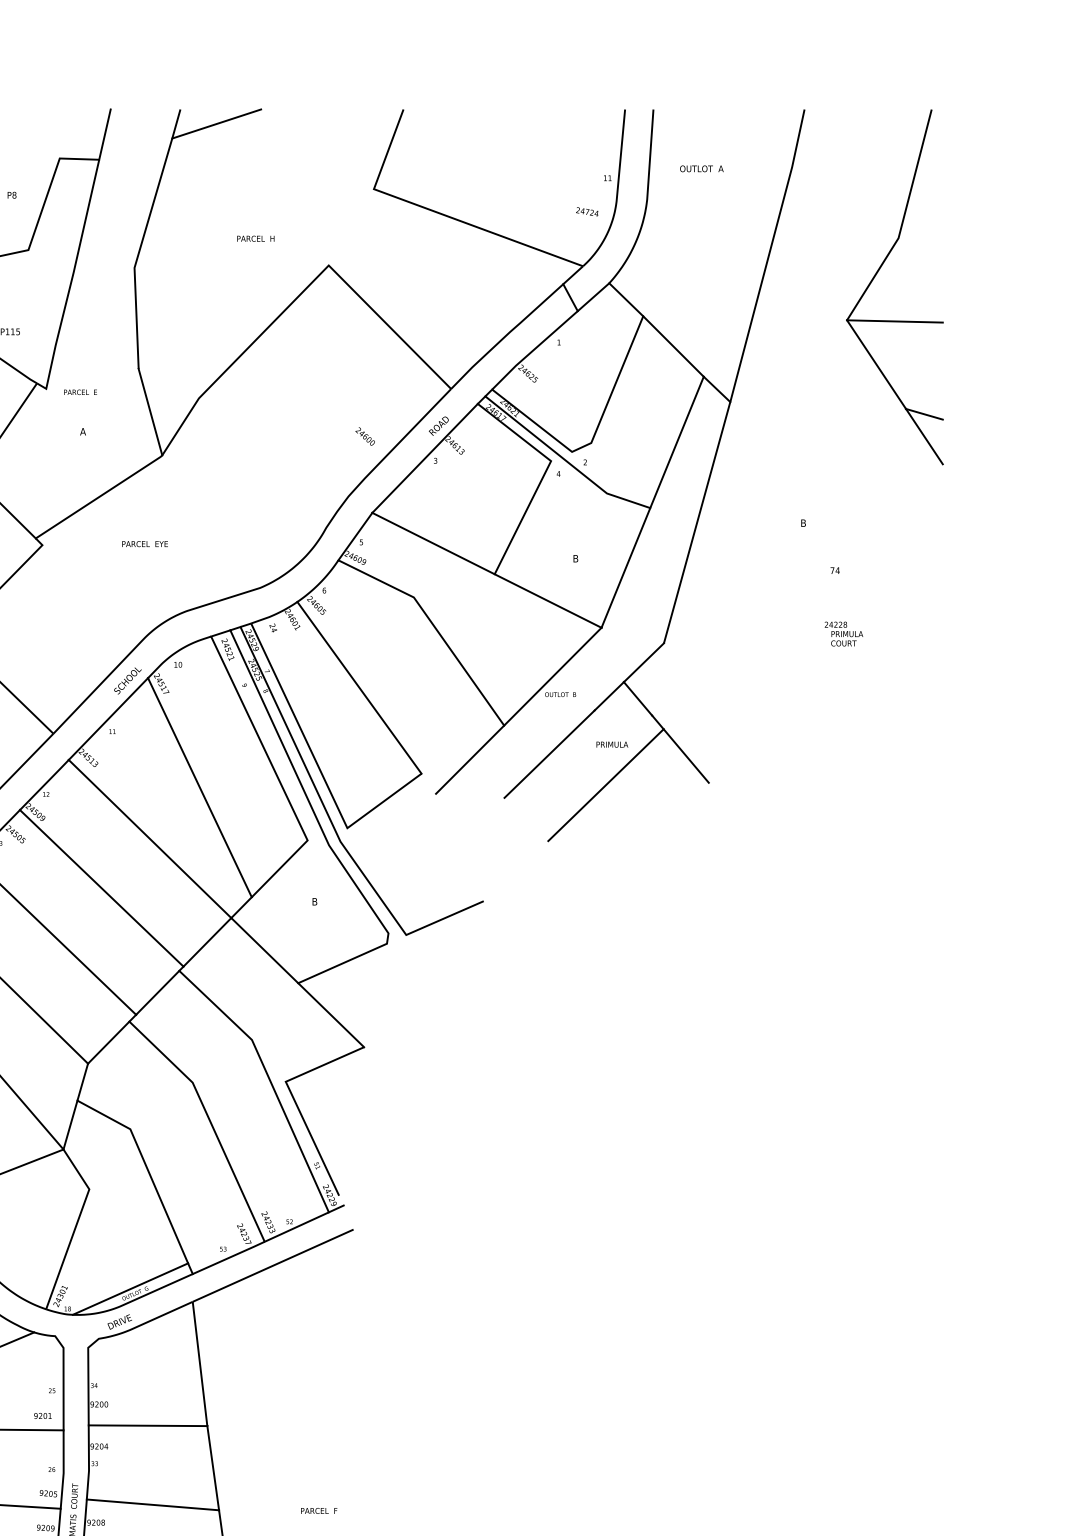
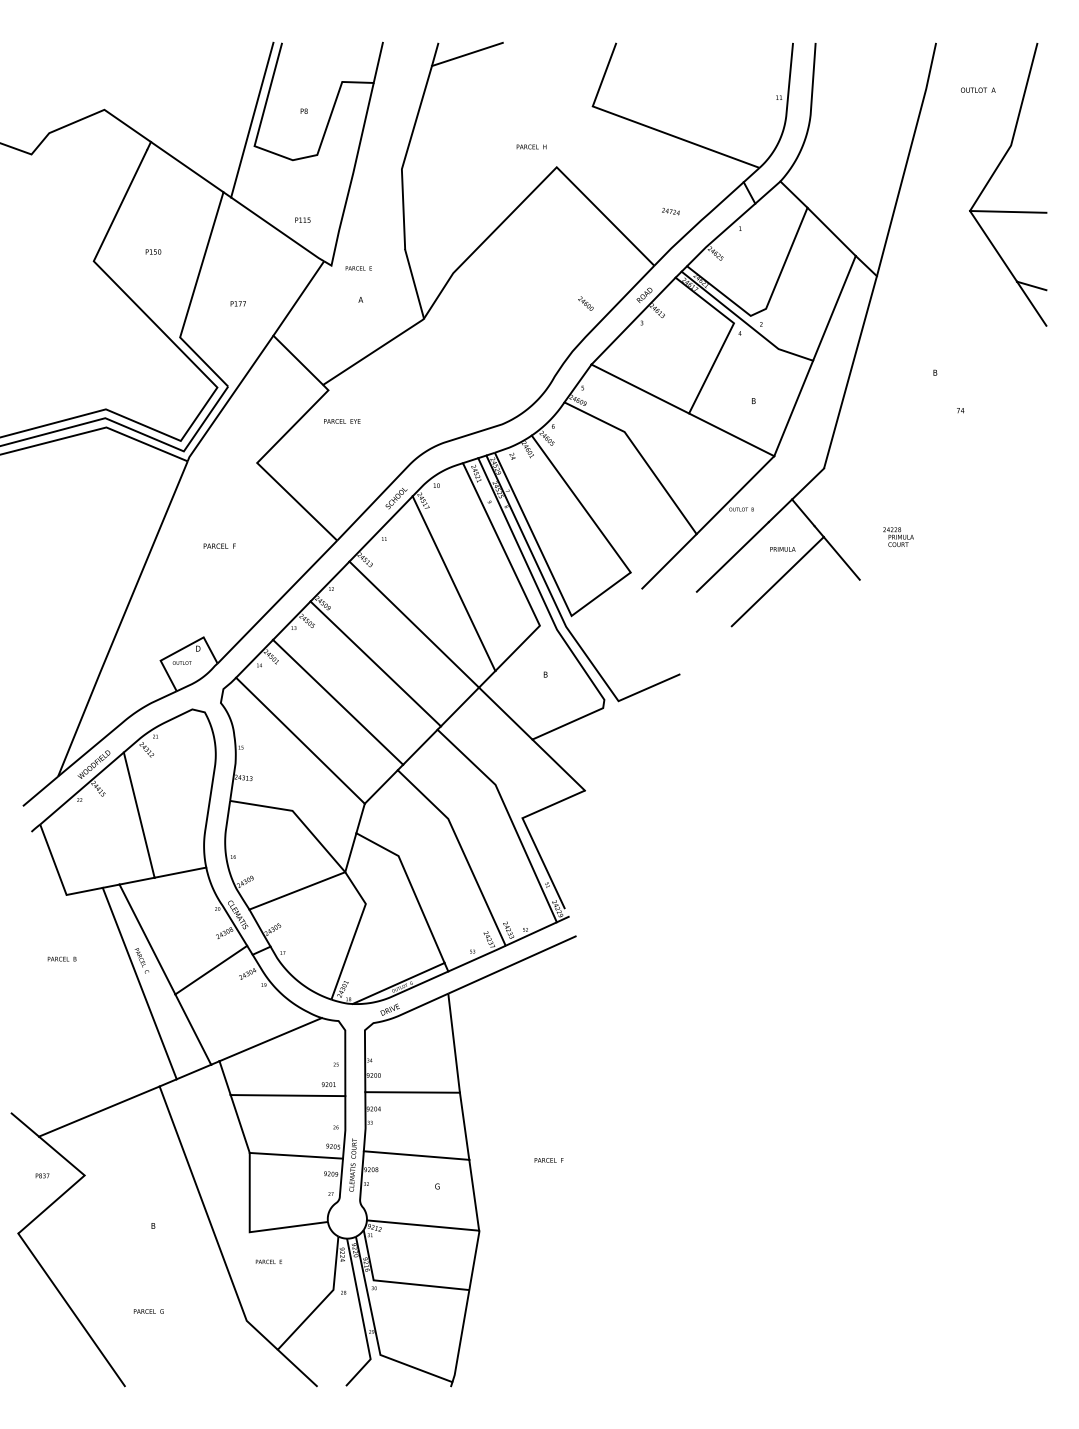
text: (702, 167) -> (978, 89), moved
text: (586, 211) -> (670, 211), moved
text: (255, 238) -> (531, 146), moved
text: (145, 544) -> (342, 421), moved
text: (843, 633) -> (898, 536), moved

